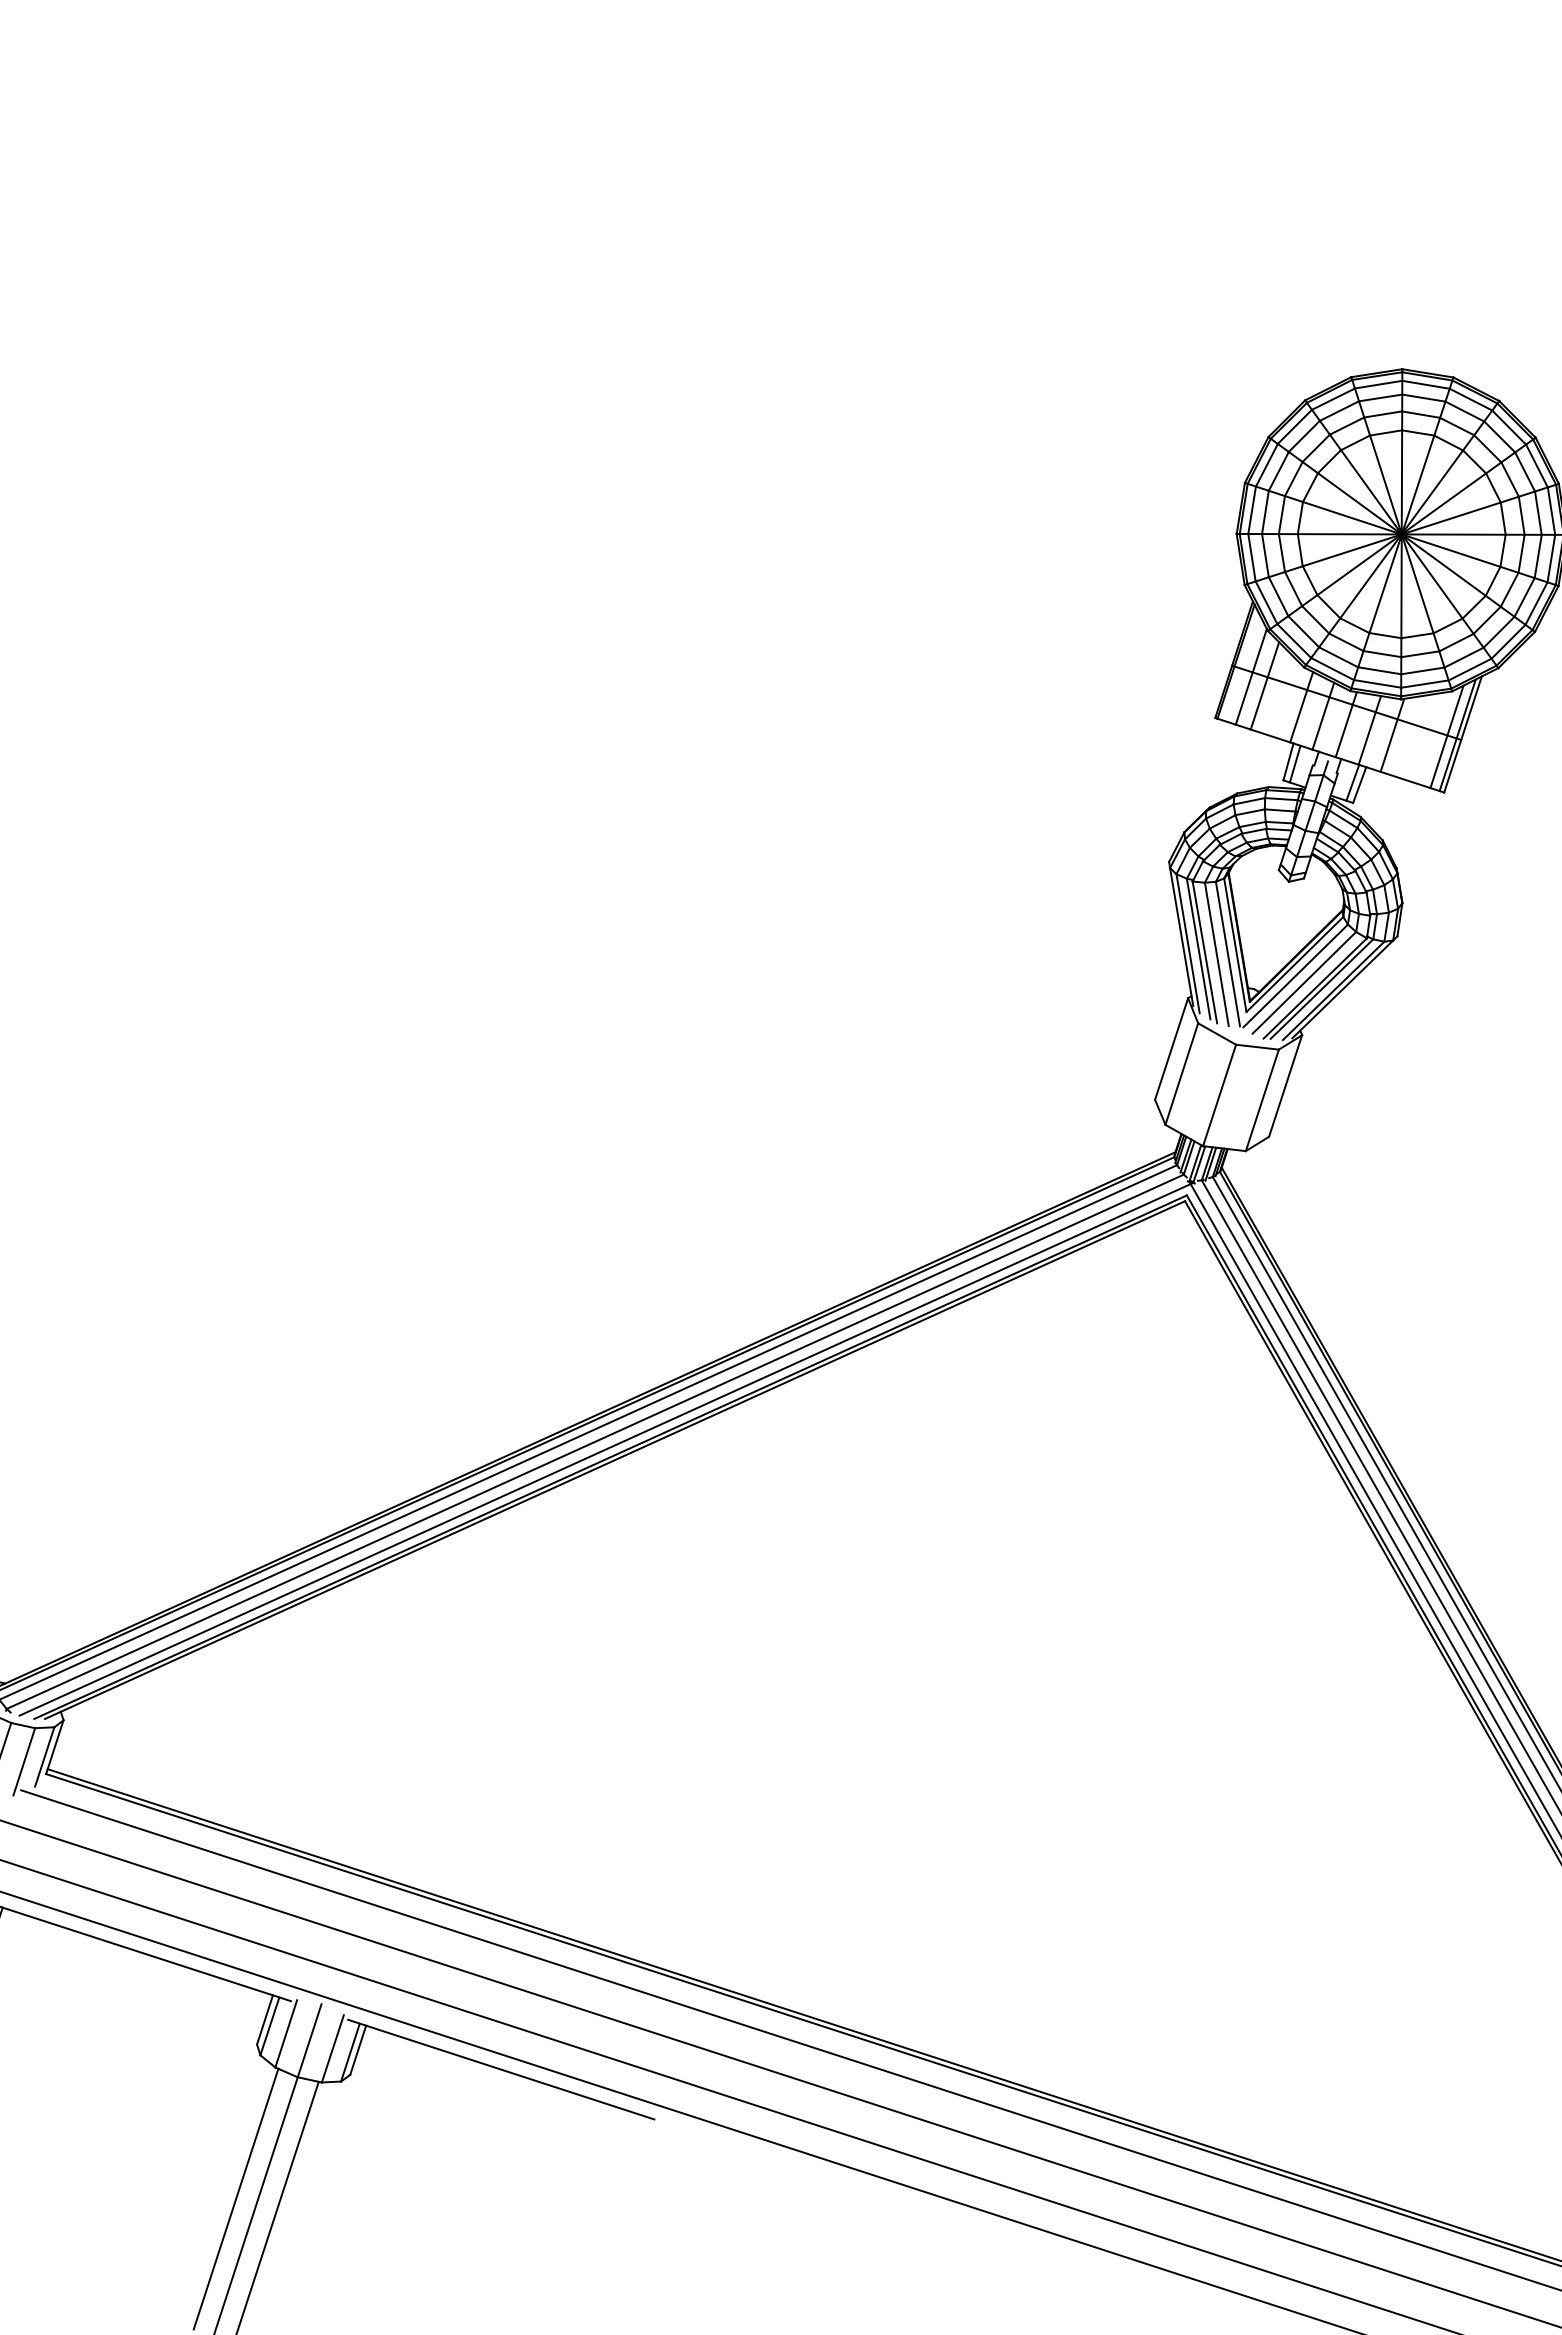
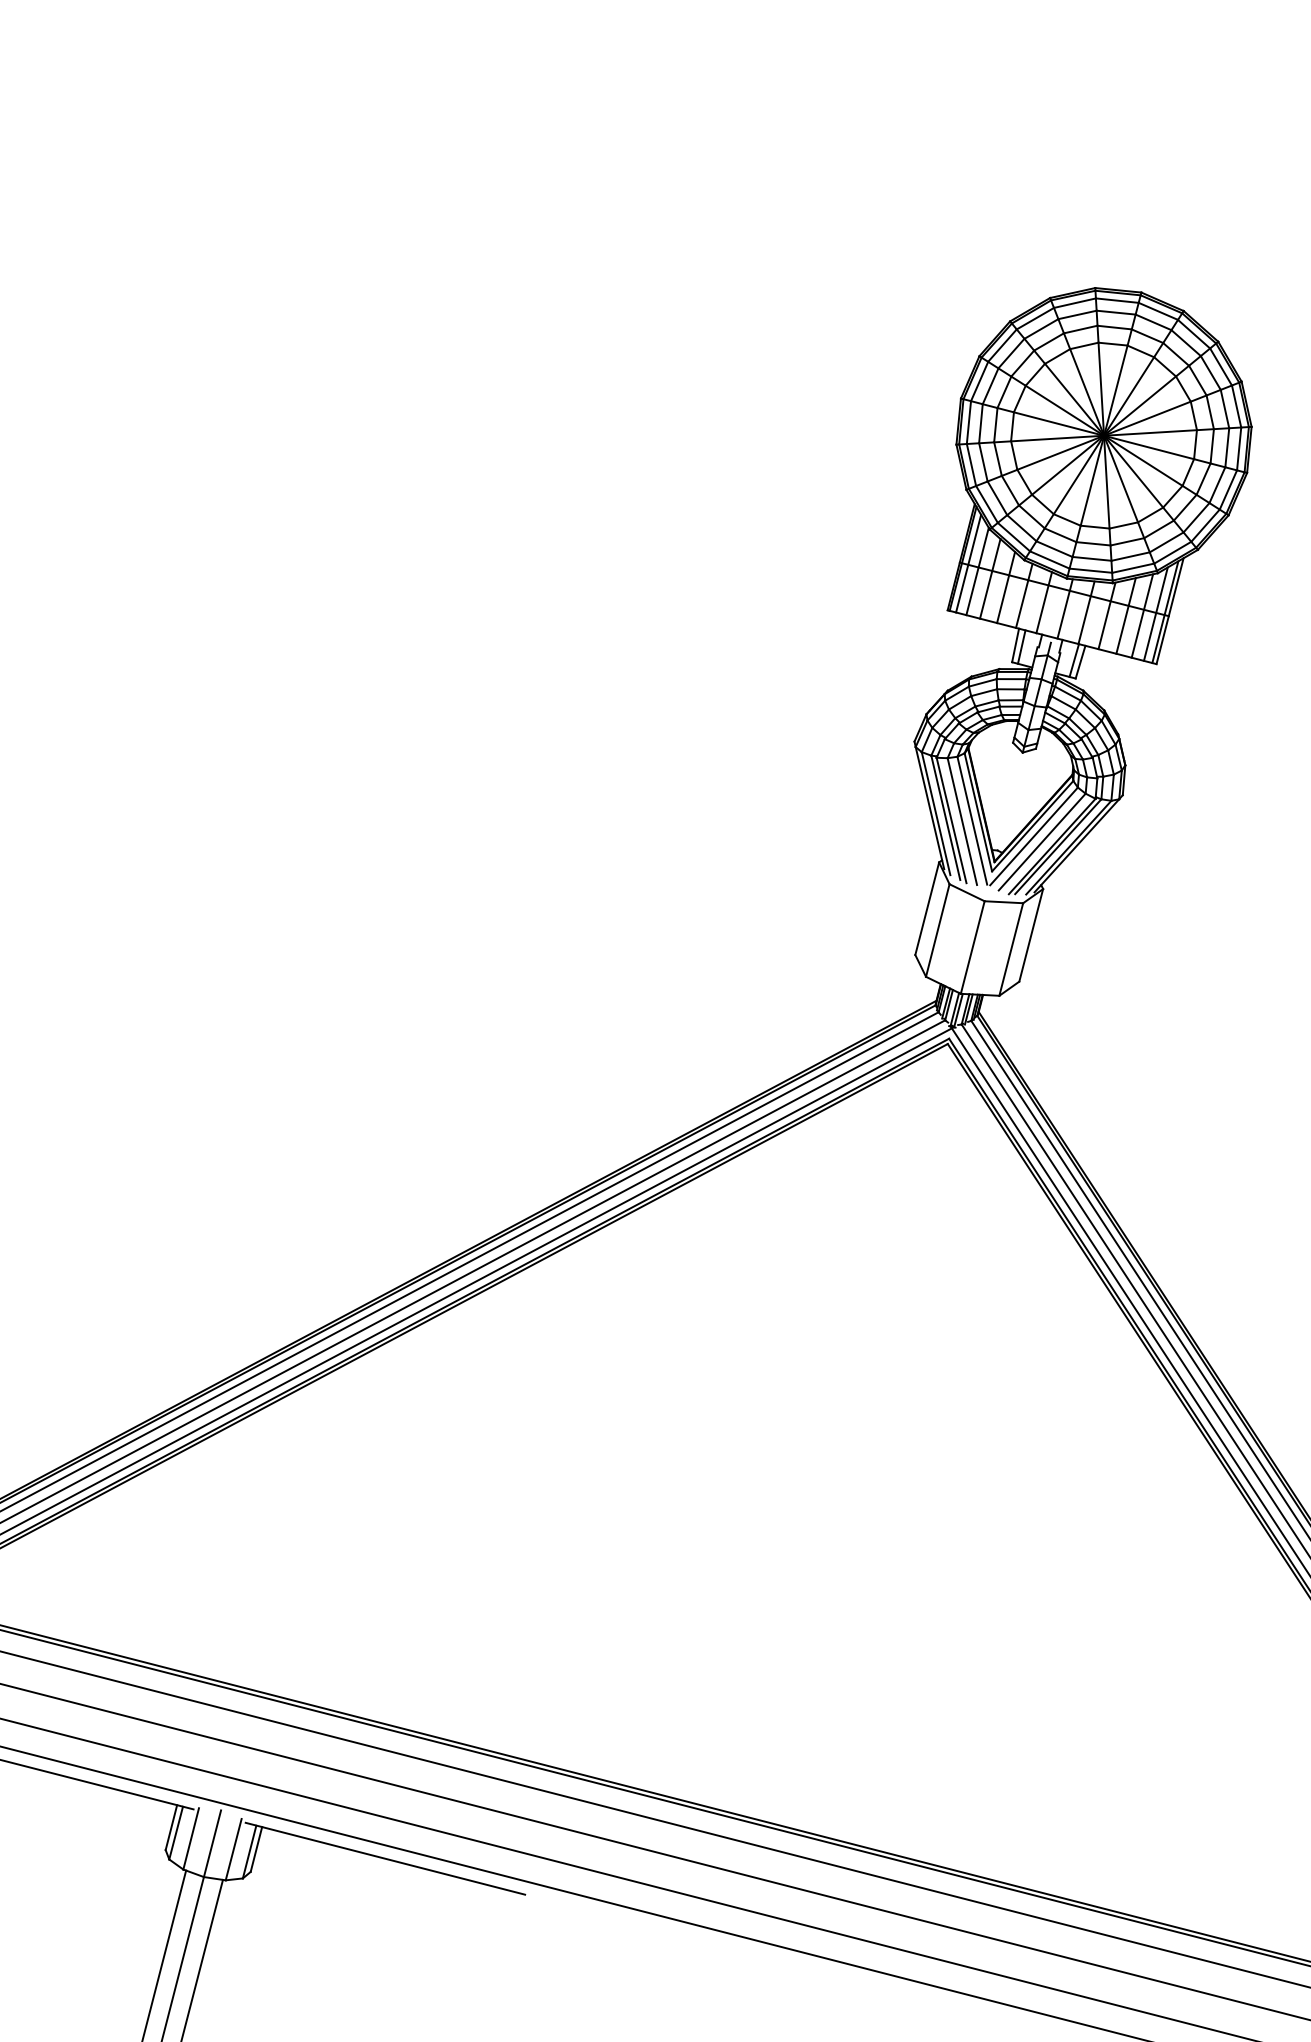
line: (1241, 667) -> (968, 563), added
line: (1281, 696) -> (1005, 587), added
line: (1413, 736) -> (1125, 615), added
line: (1431, 737) -> (1142, 615), added

